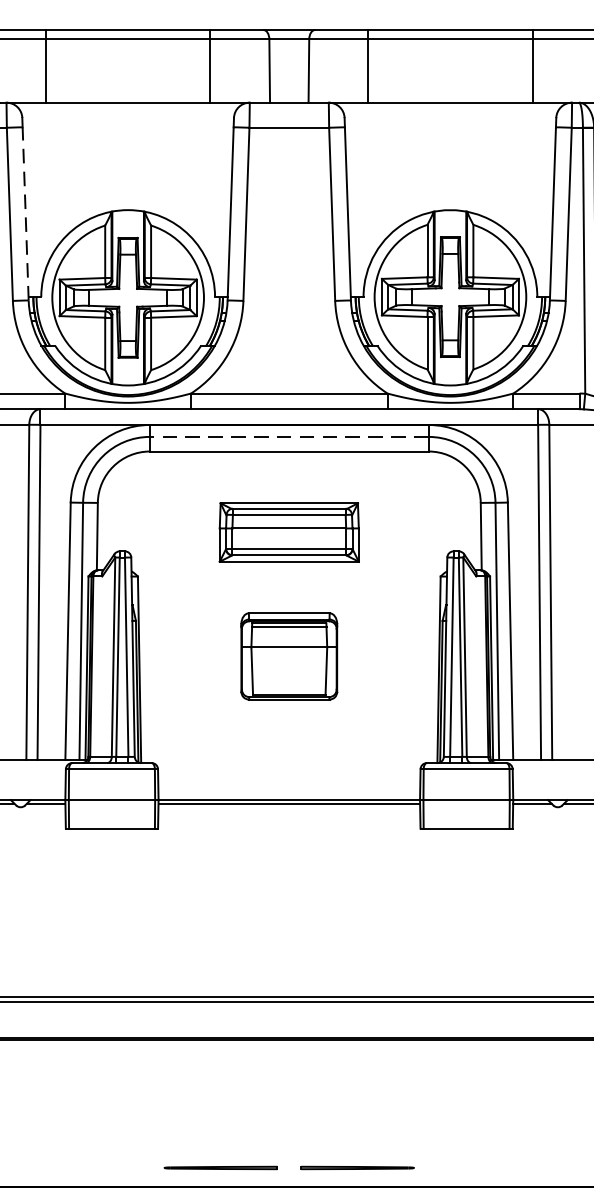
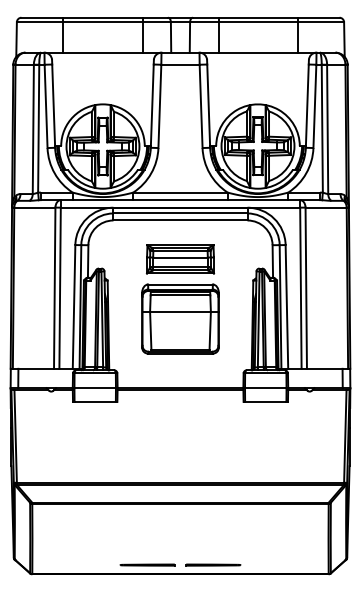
line: (25, 214) -> (53, 106), dashed -> solid
line: (289, 436) -> (180, 213), dashed -> solid
part: (289, 655) -> (180, 318), size x1.67

